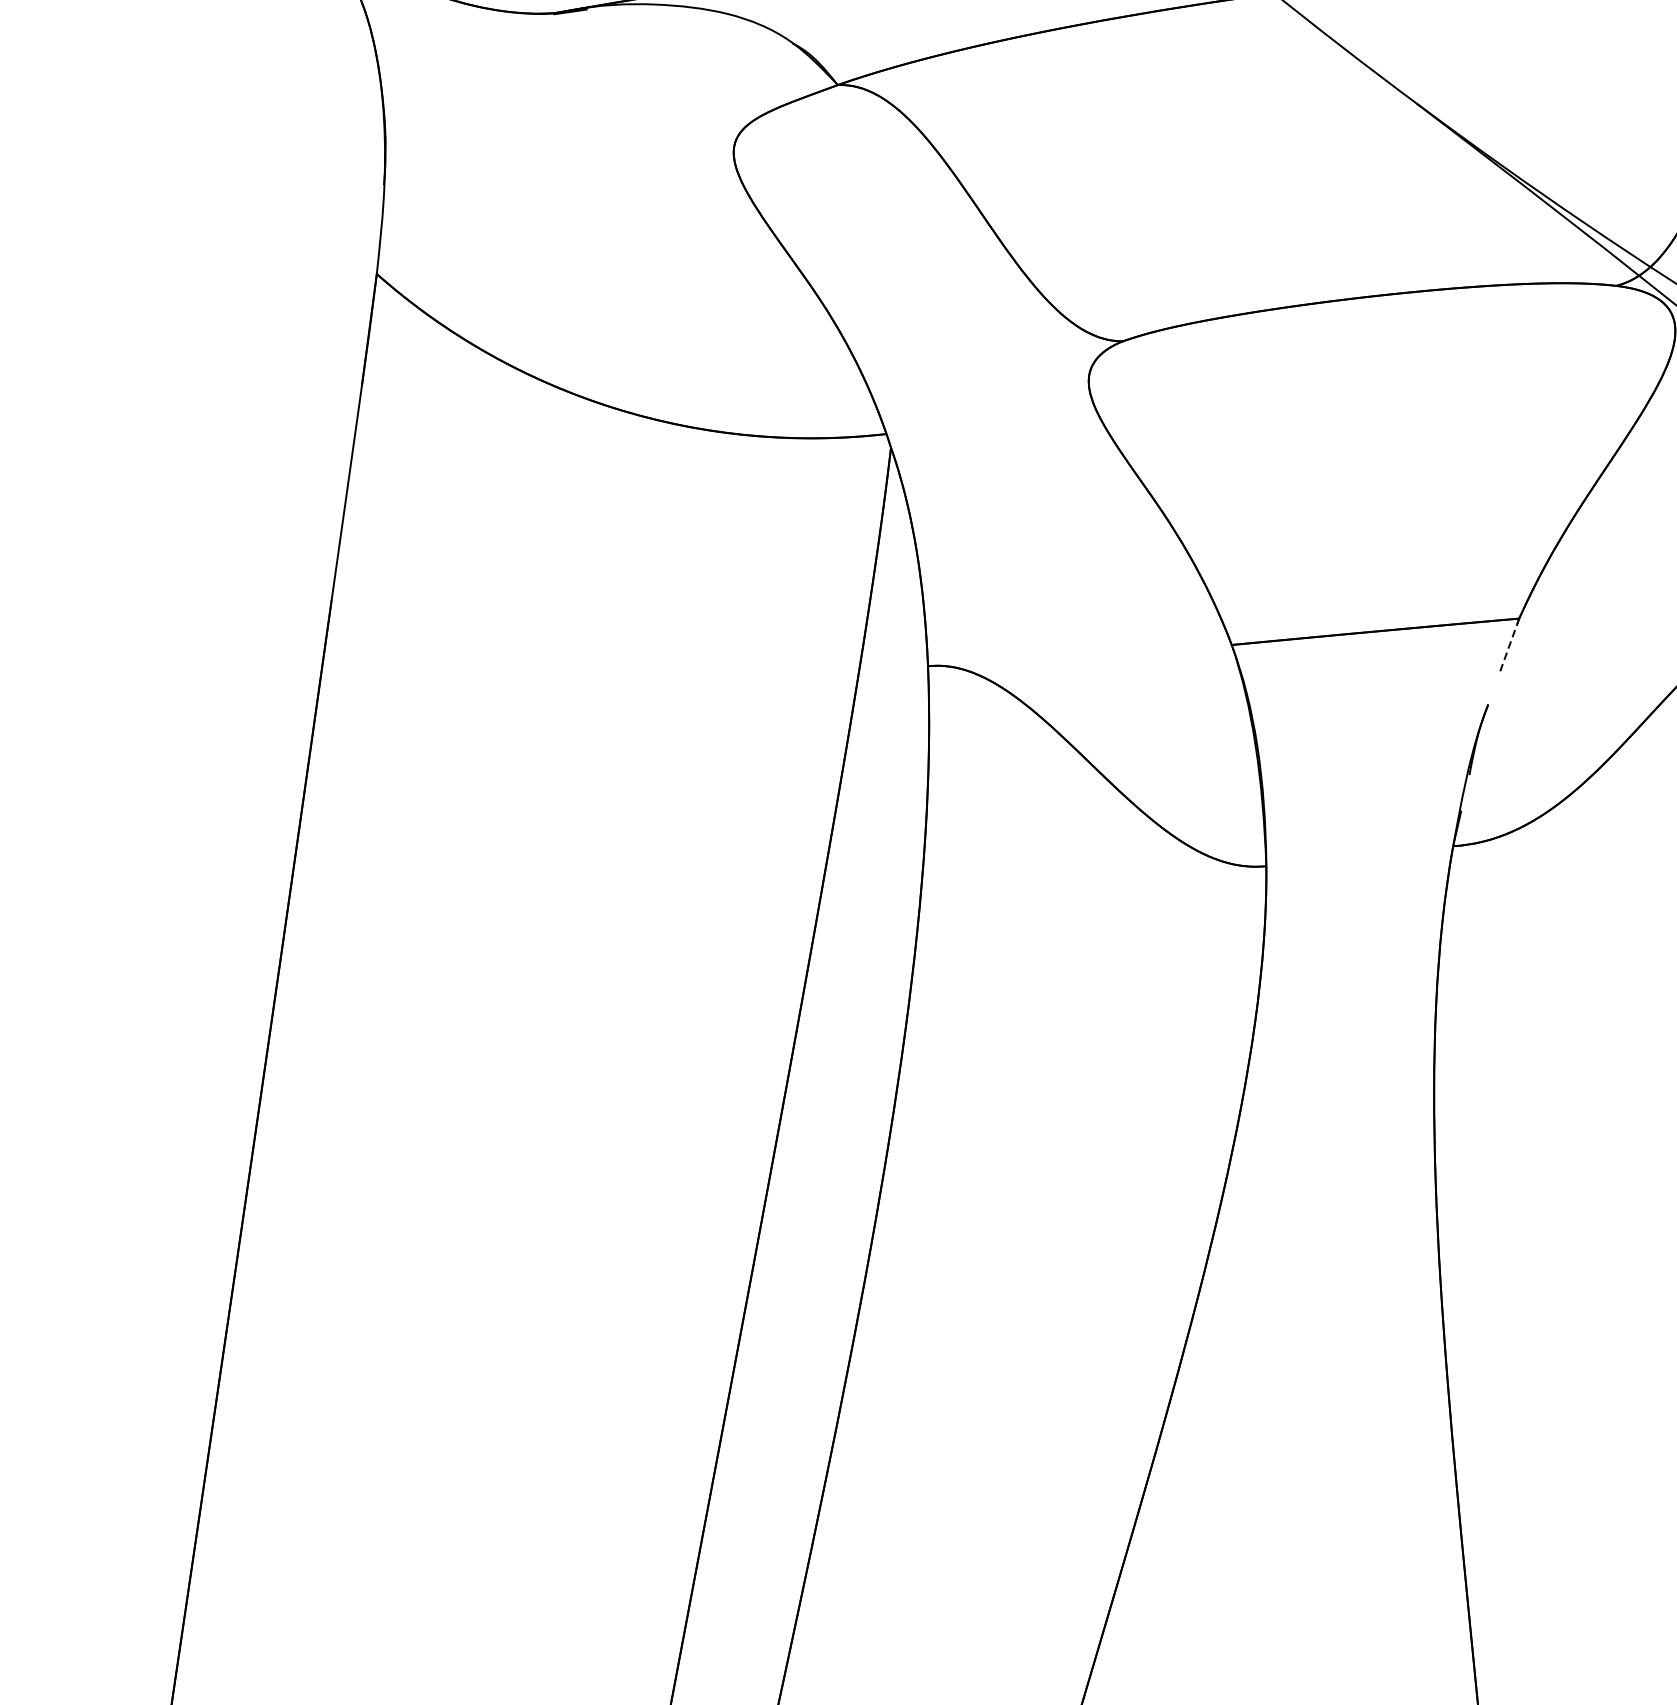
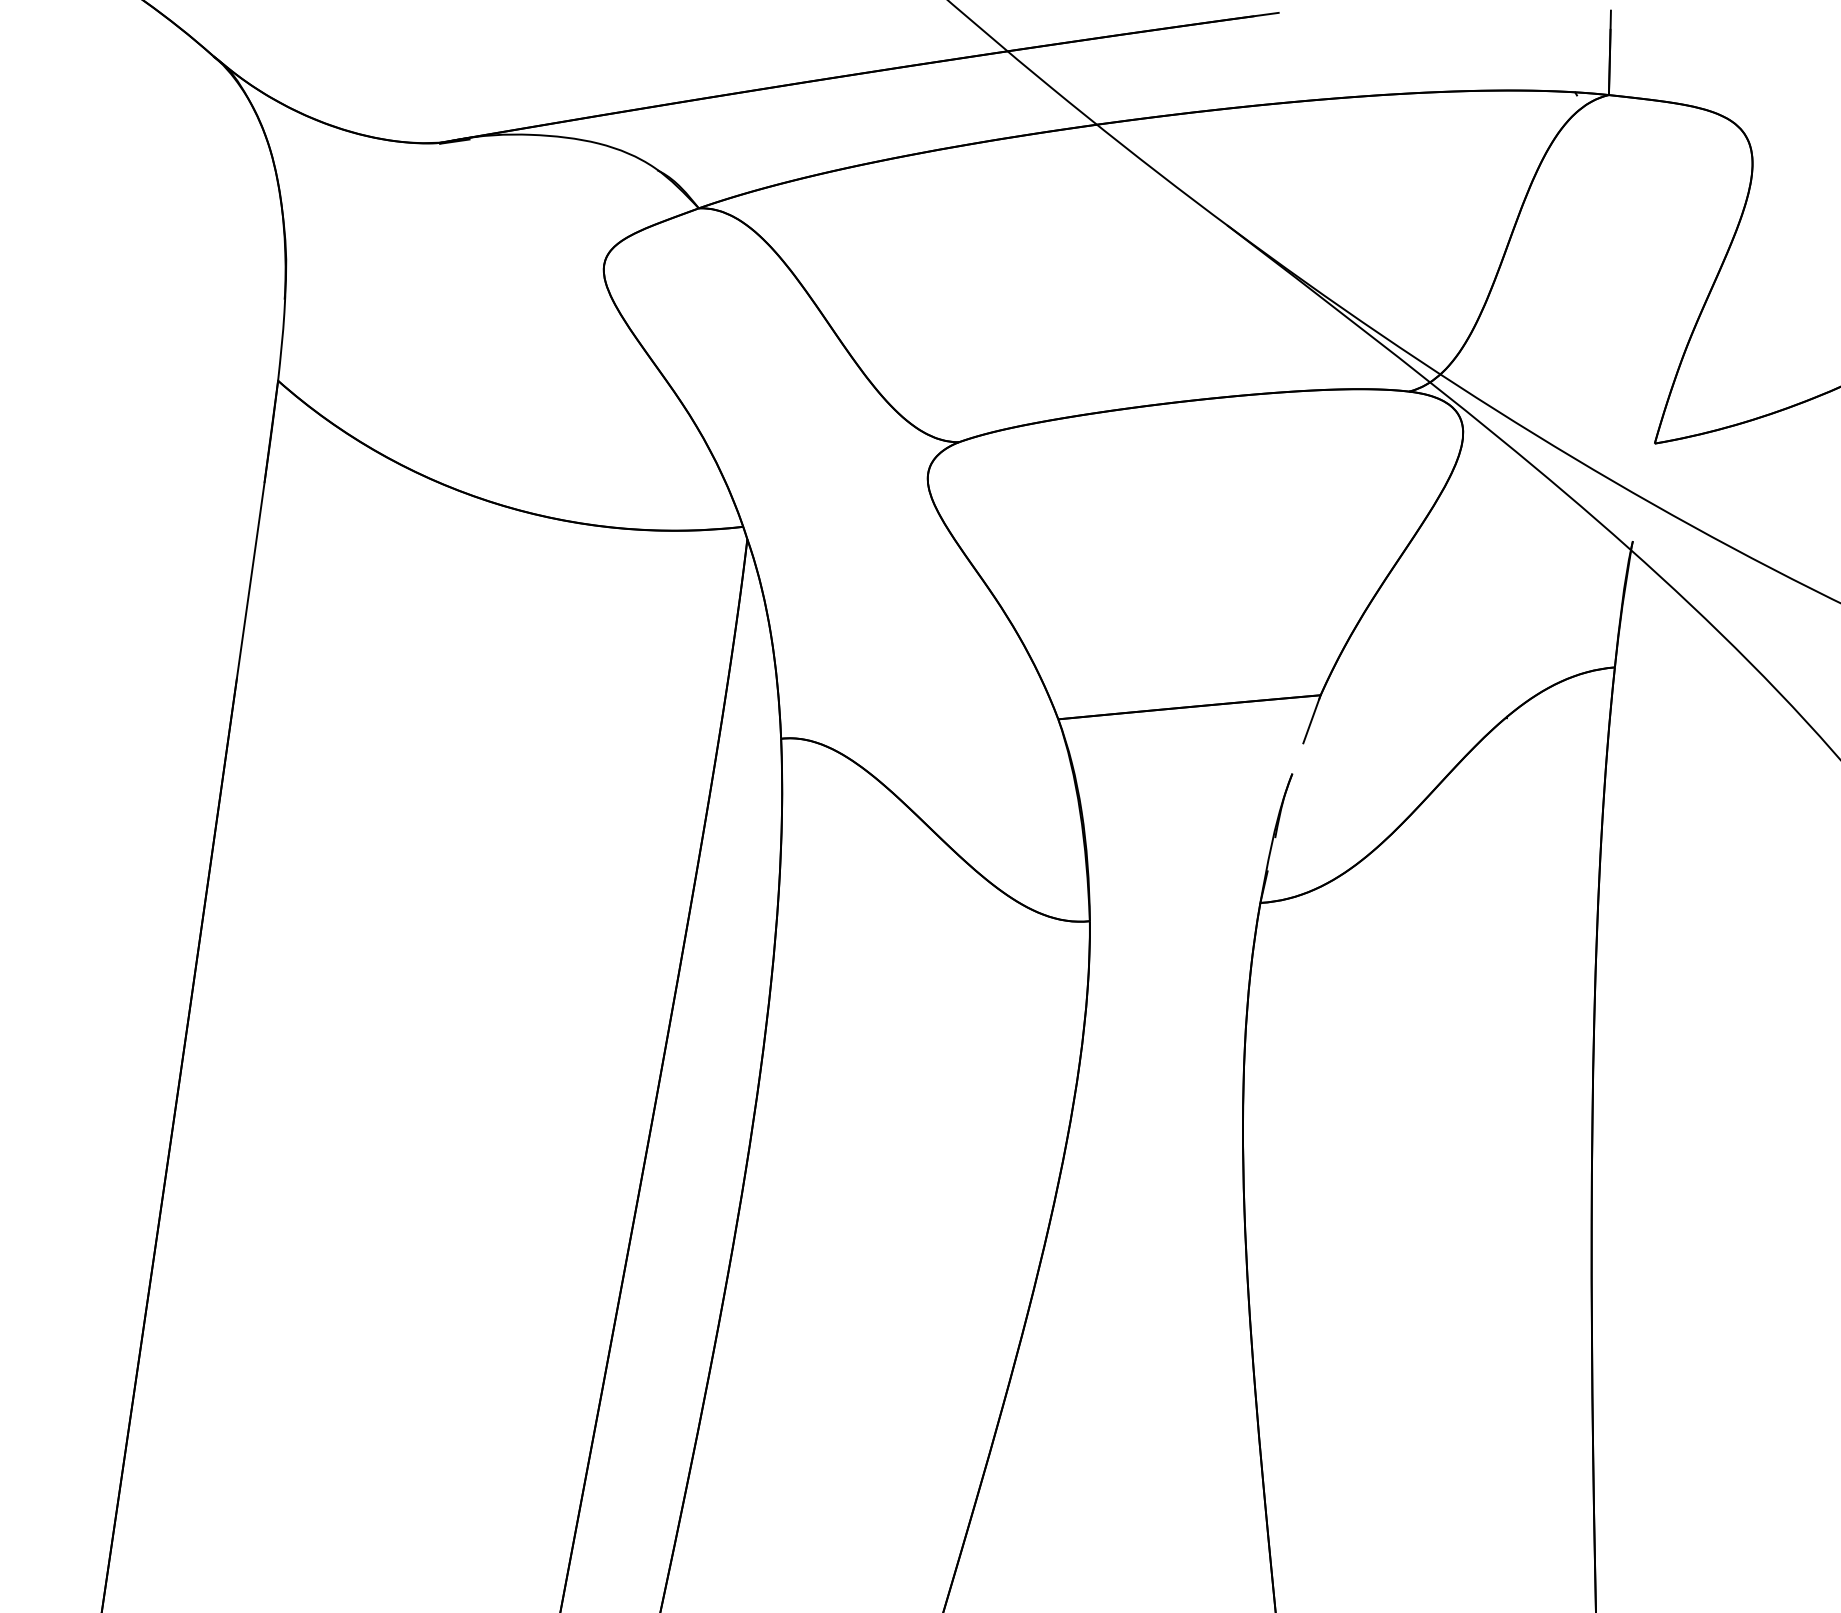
line: (1510, 645) -> (1312, 719), dashed -> solid

